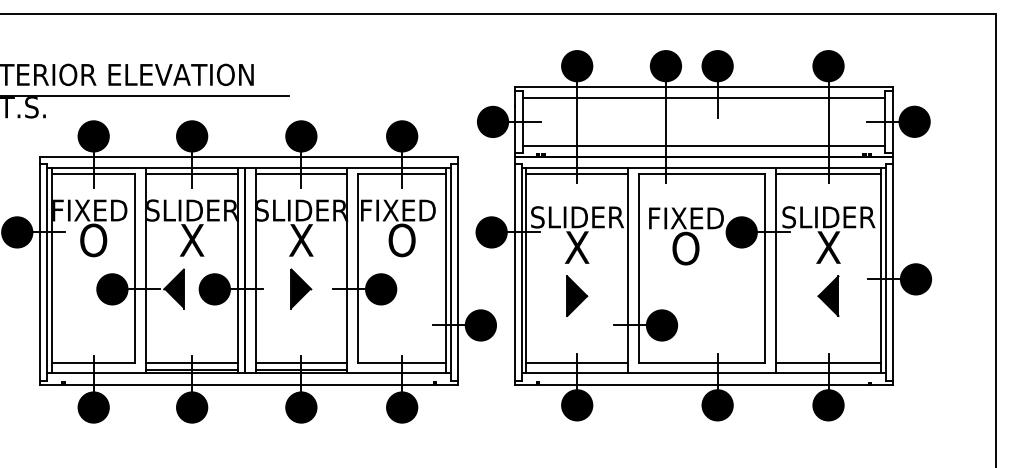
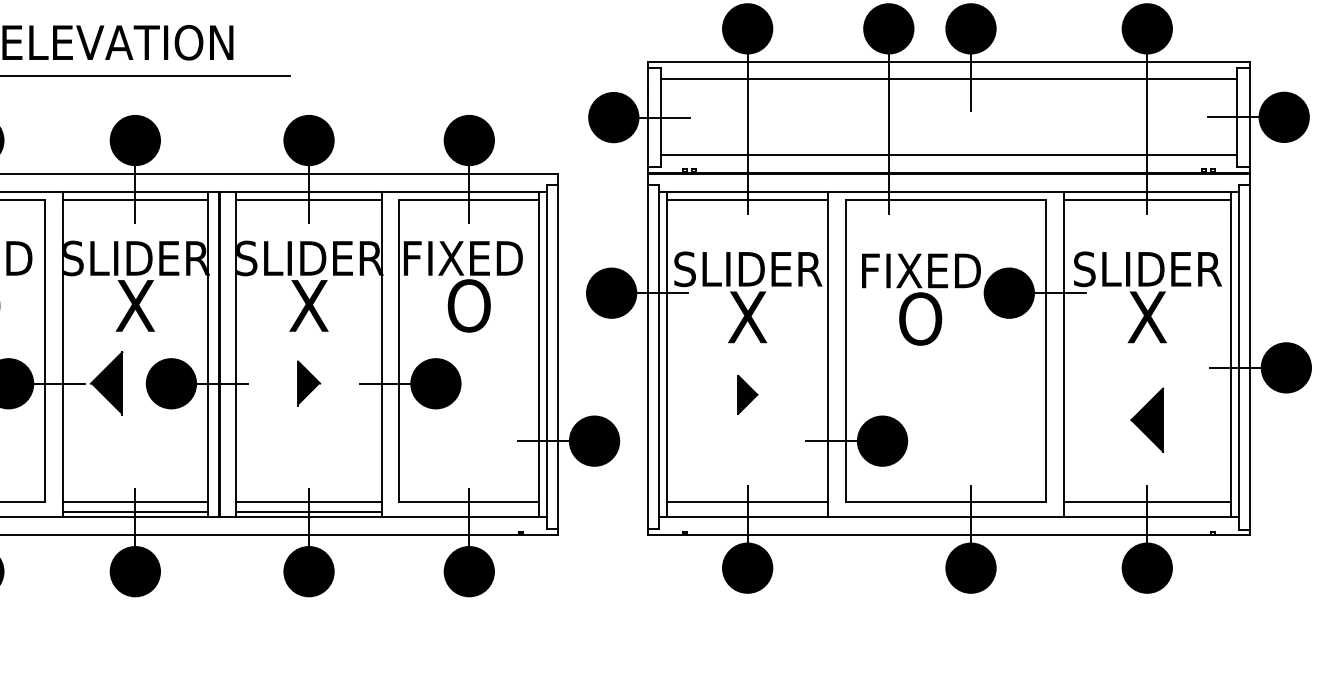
part: (301, 288) -> (309, 382), size x0.7
part: (577, 296) -> (748, 395), size x0.6
part: (828, 296) -> (1147, 420), moved

